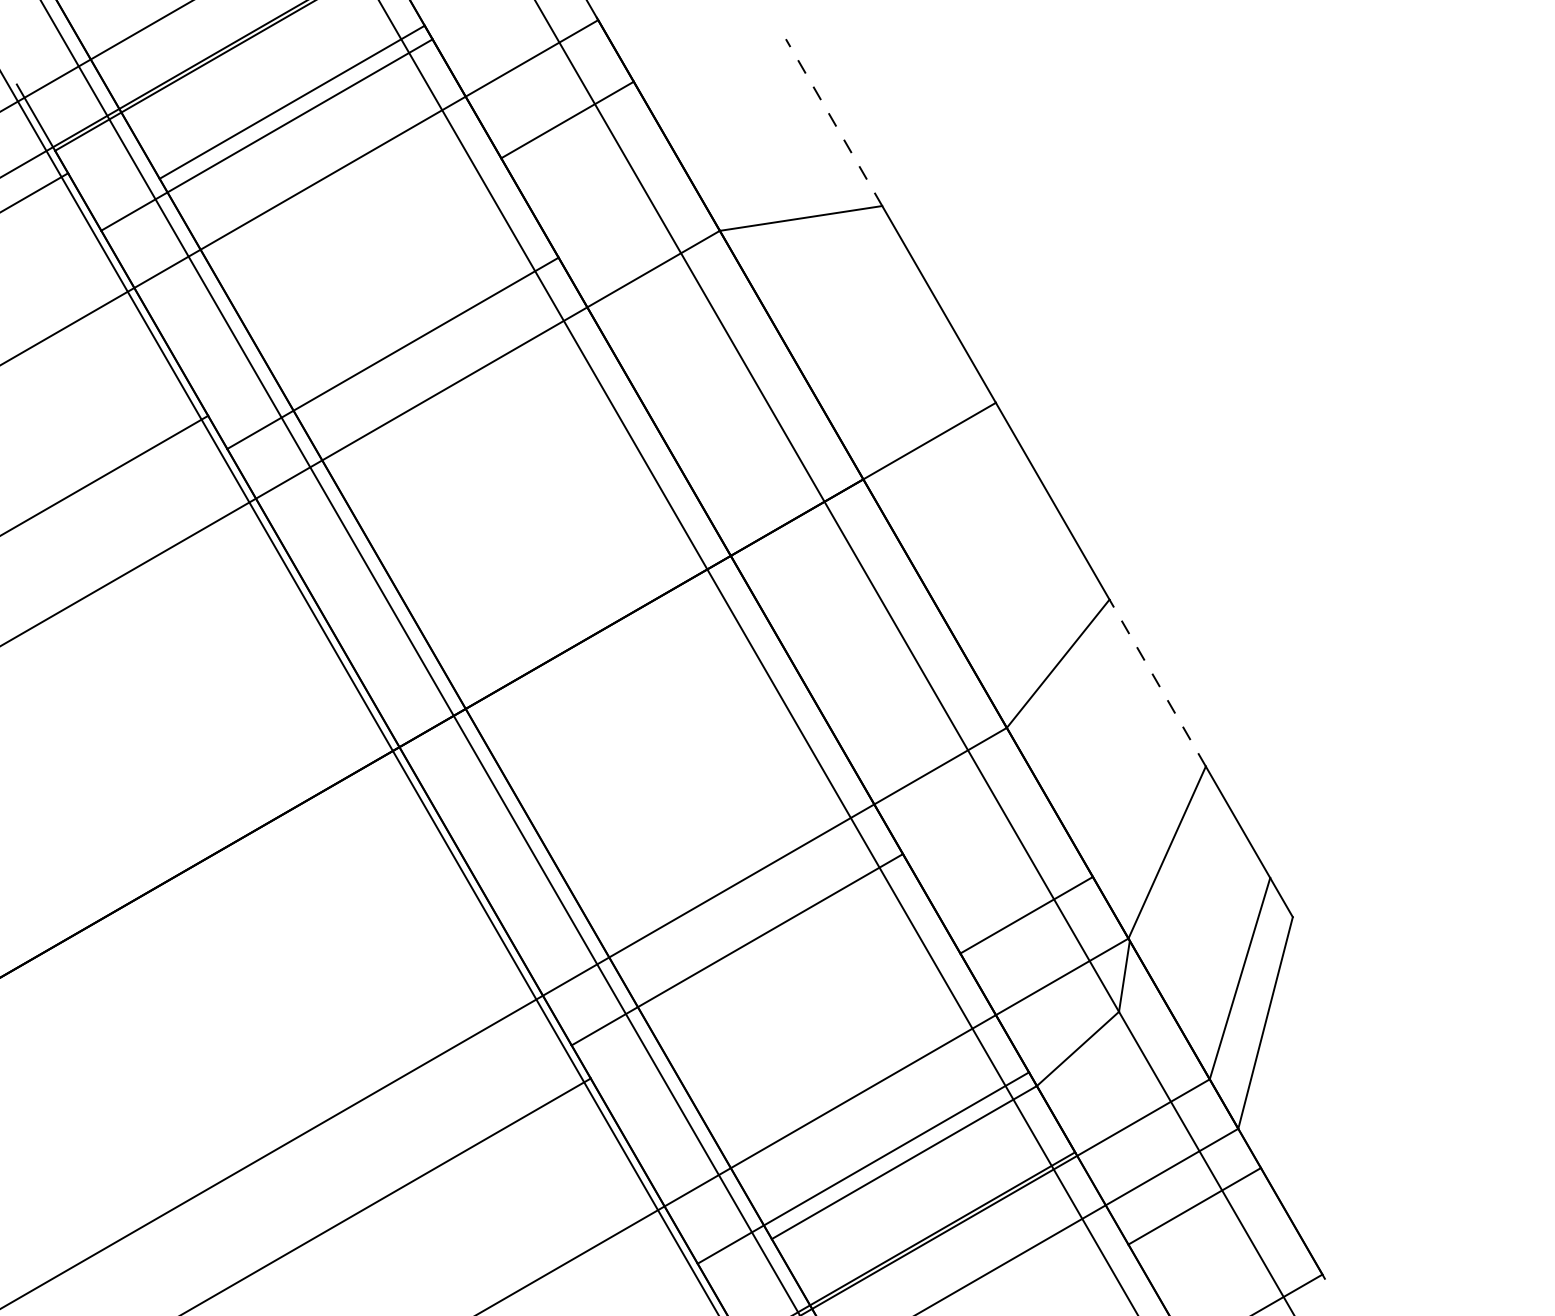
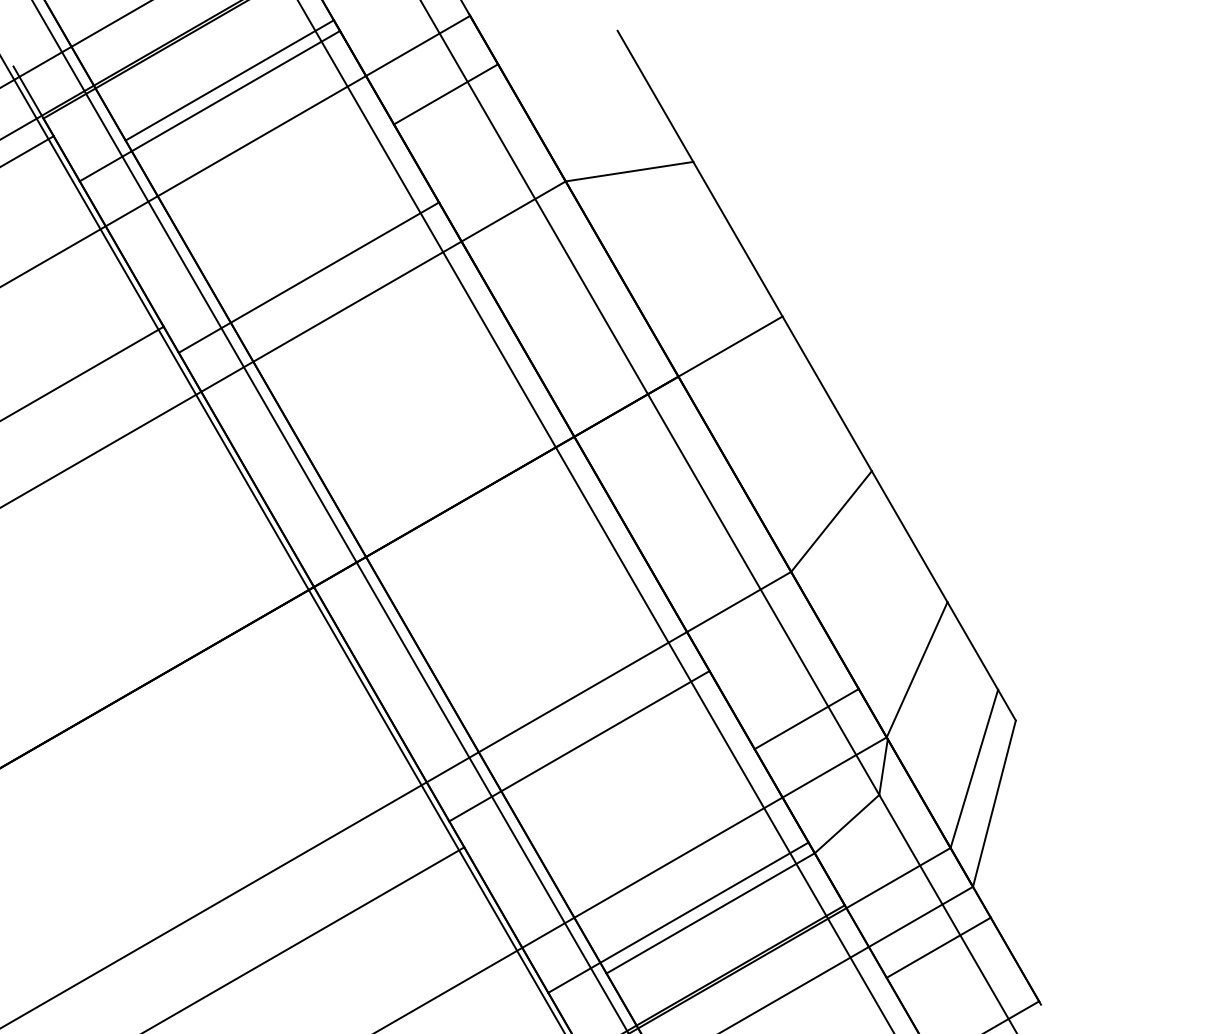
line: (833, 122) -> (654, 96), dashed -> solid
line: (1157, 682) -> (909, 536), dashed -> solid

